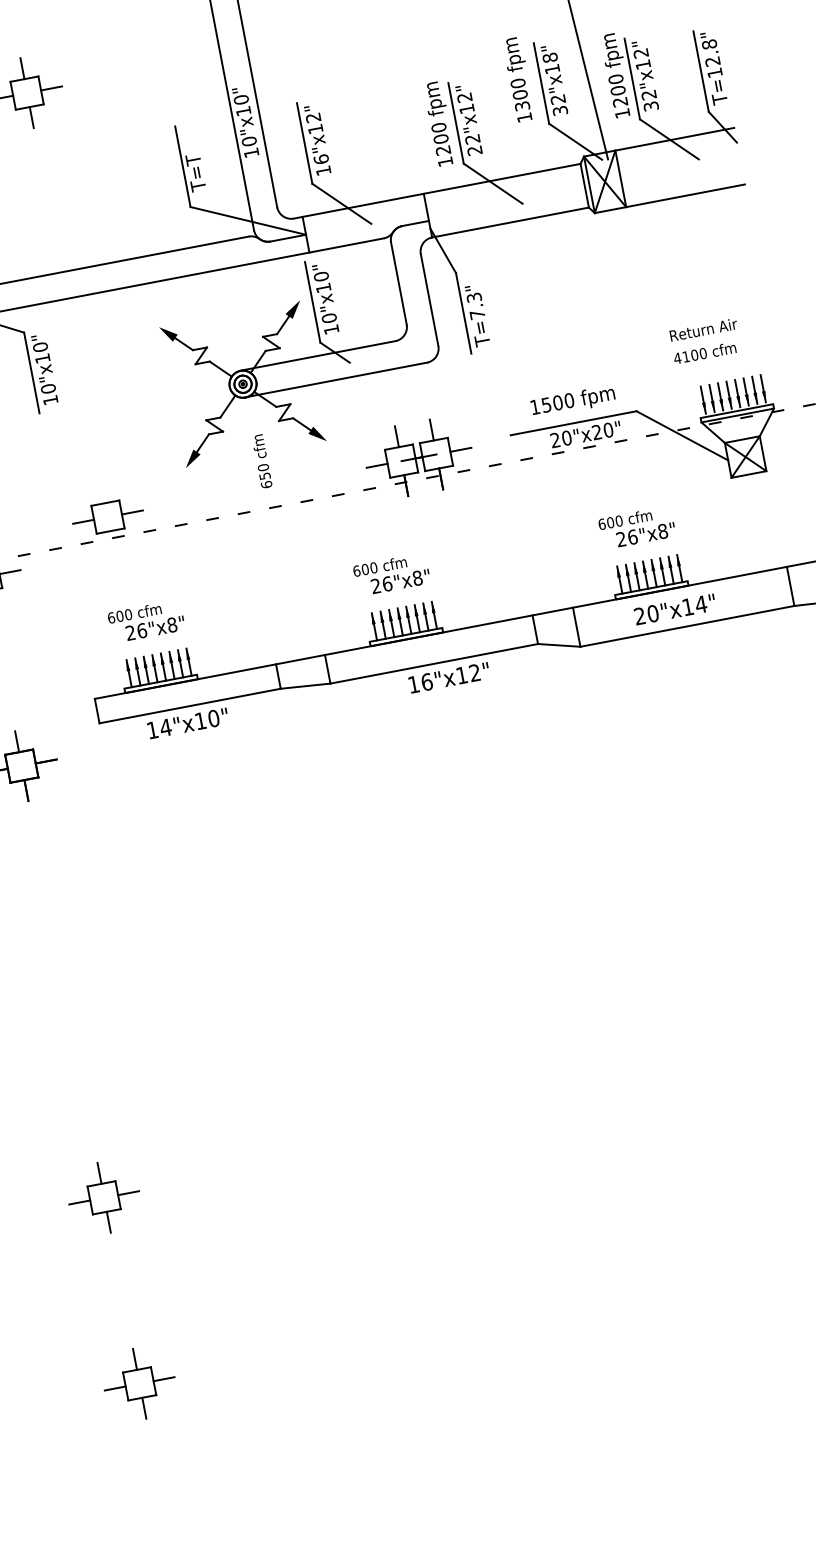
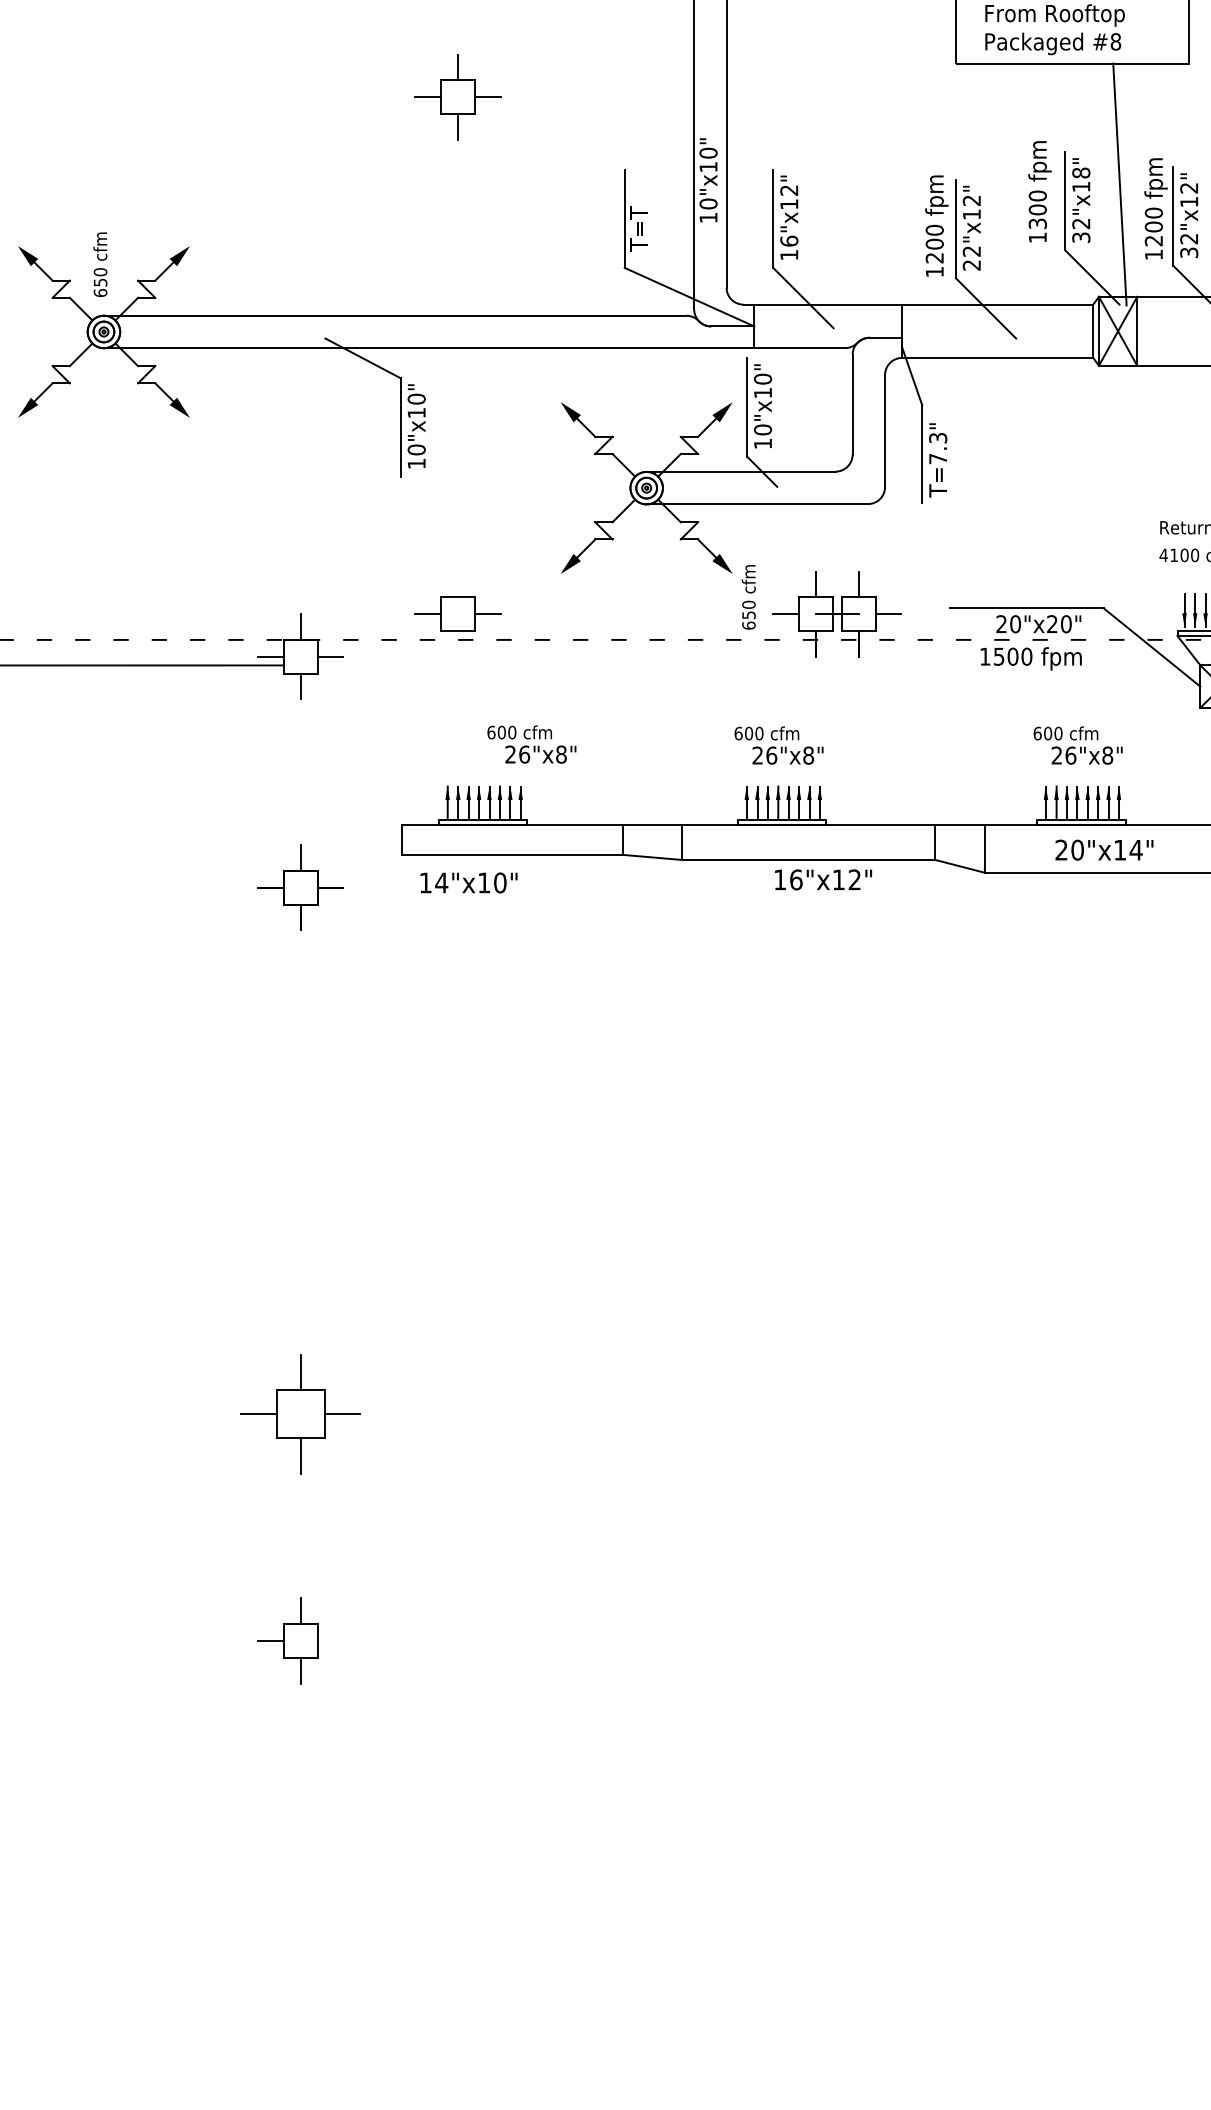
text: (572, 401) -> (1030, 658), moved
text: (261, 461) -> (748, 597), moved
text: (146, 621) -> (531, 744), moved
text: (187, 723) -> (468, 882), moved
part: (104, 1198) -> (300, 1414), size x1.4
line: (164, 1379) -> (330, 1641), removed

